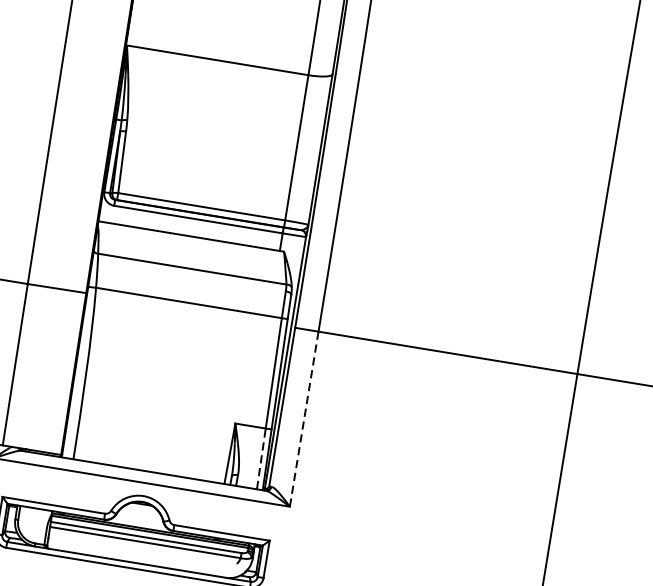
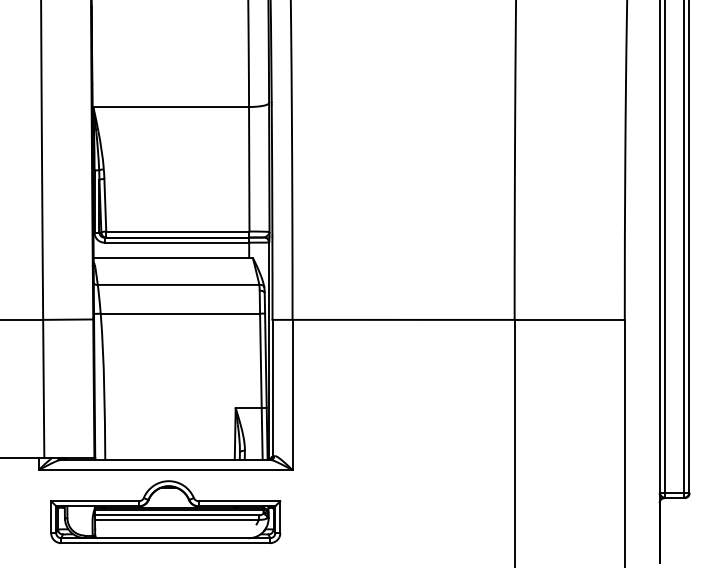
line: (304, 419) -> (292, 395), dashed -> solid
line: (261, 458) -> (262, 433), dashed -> solid

